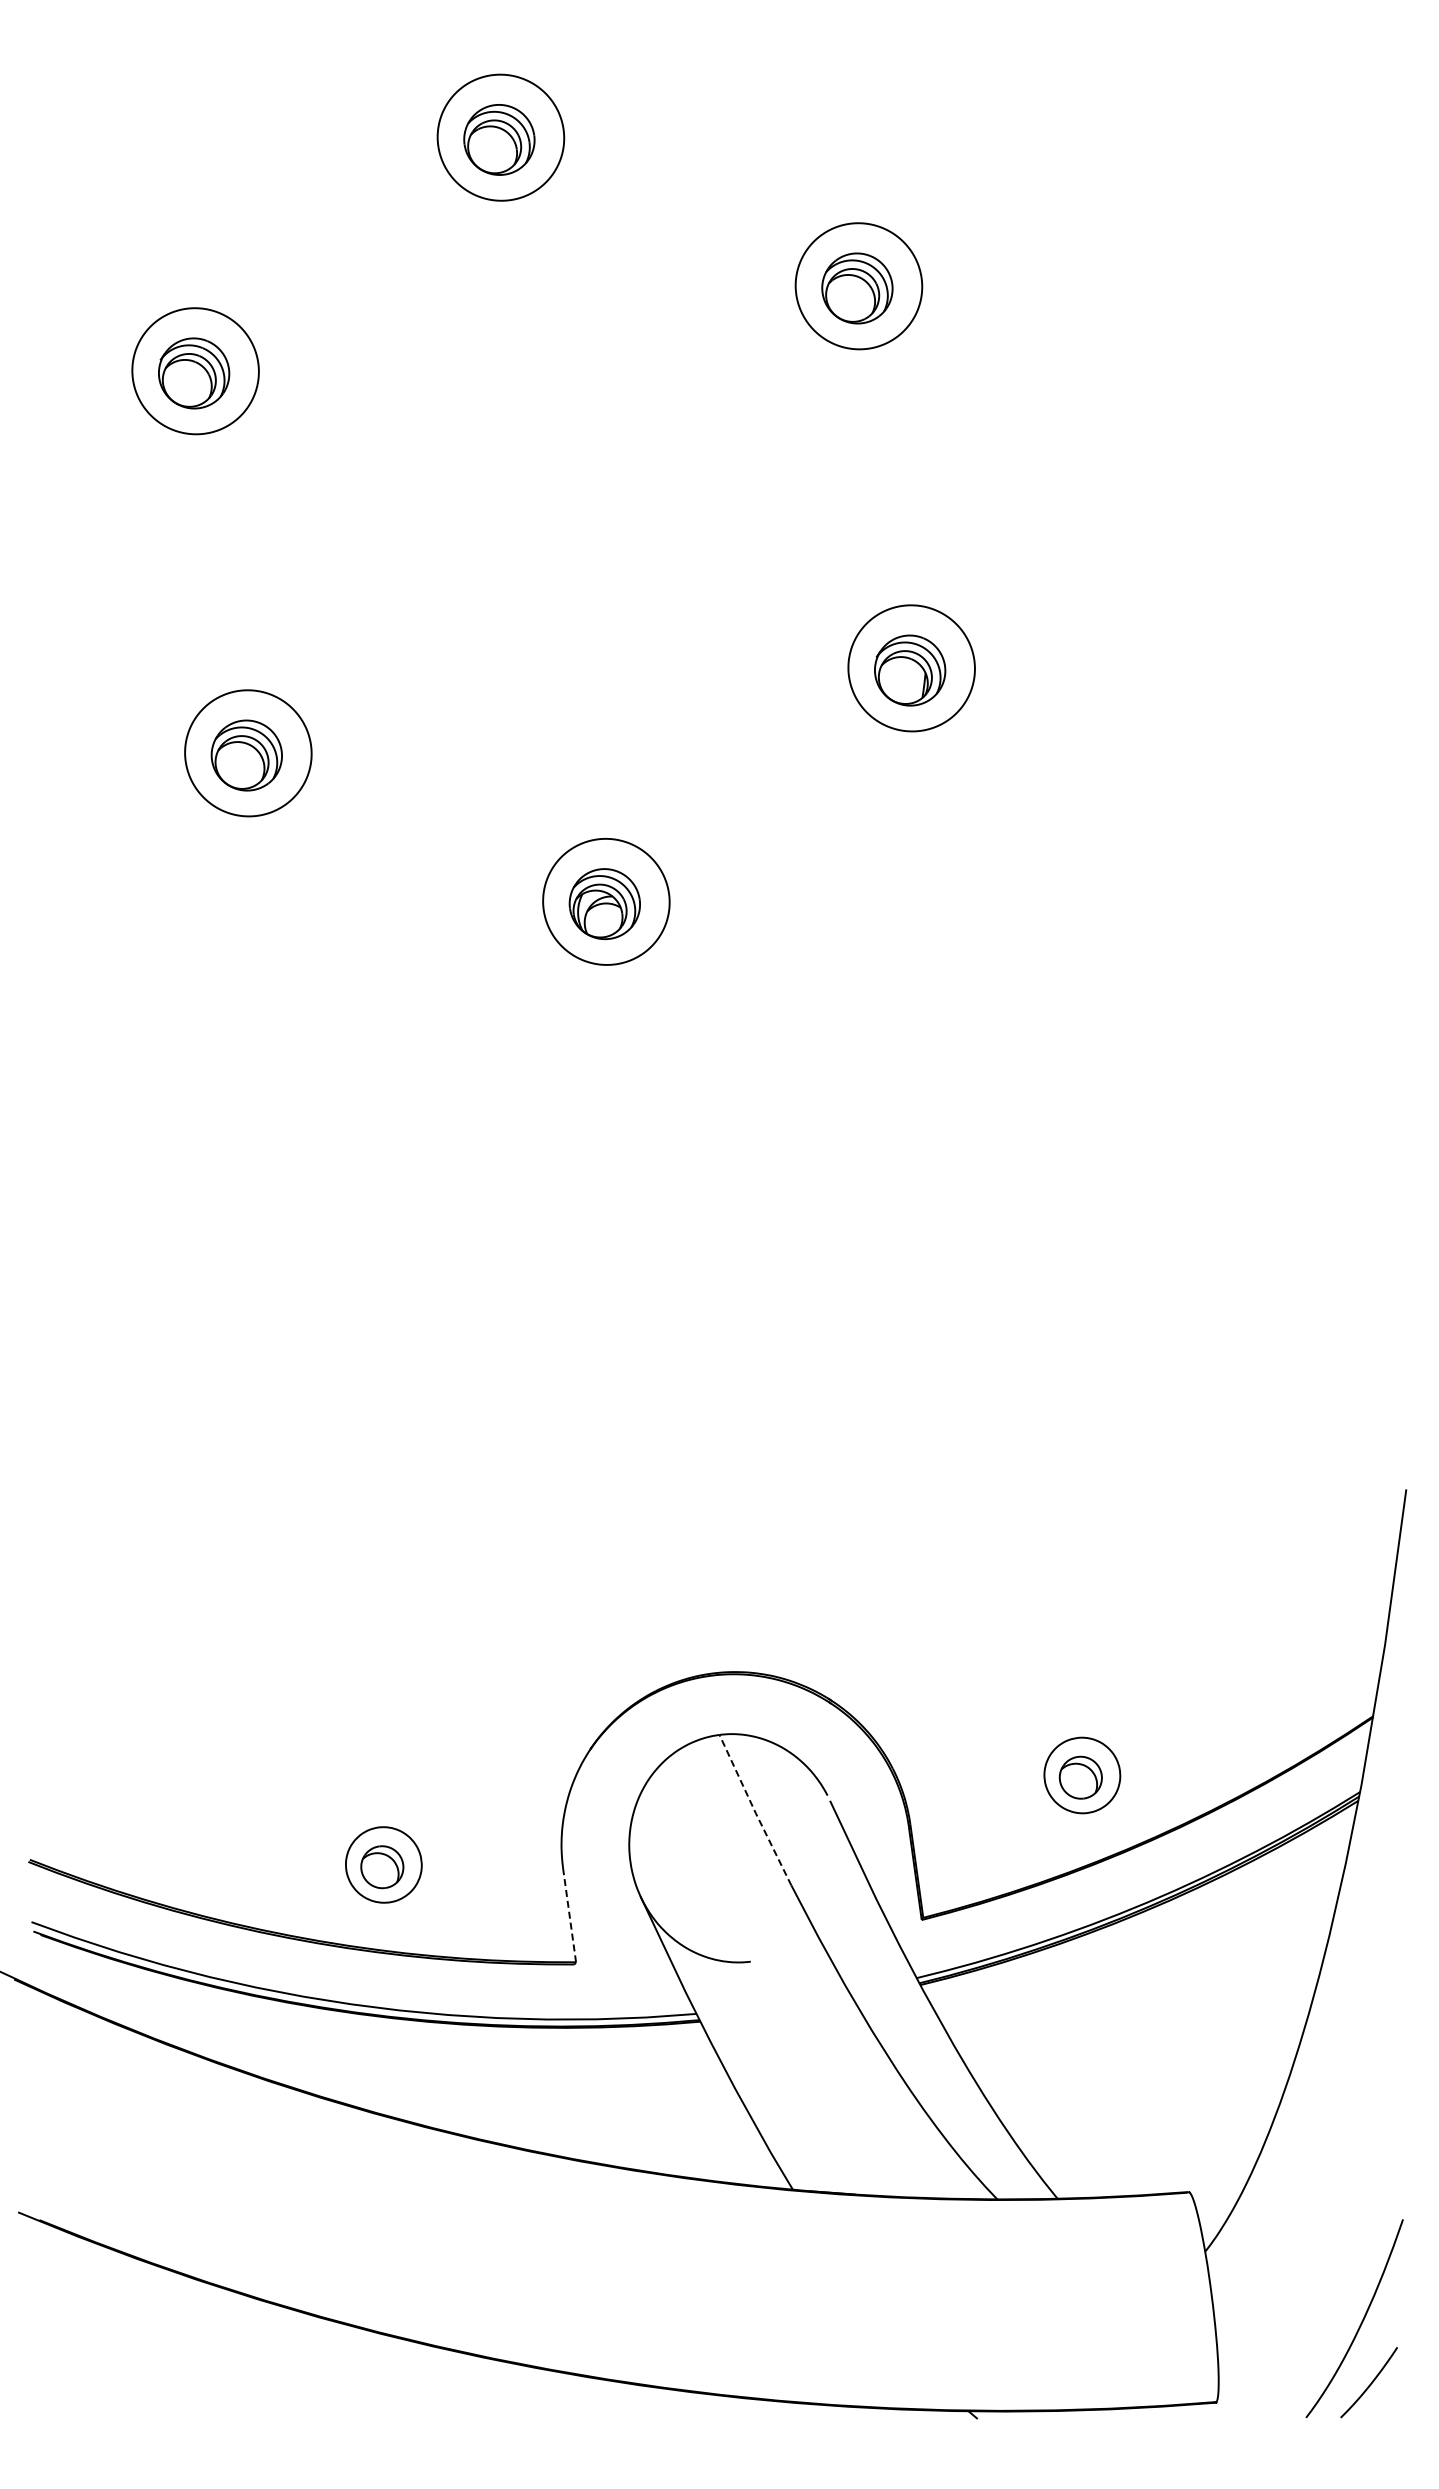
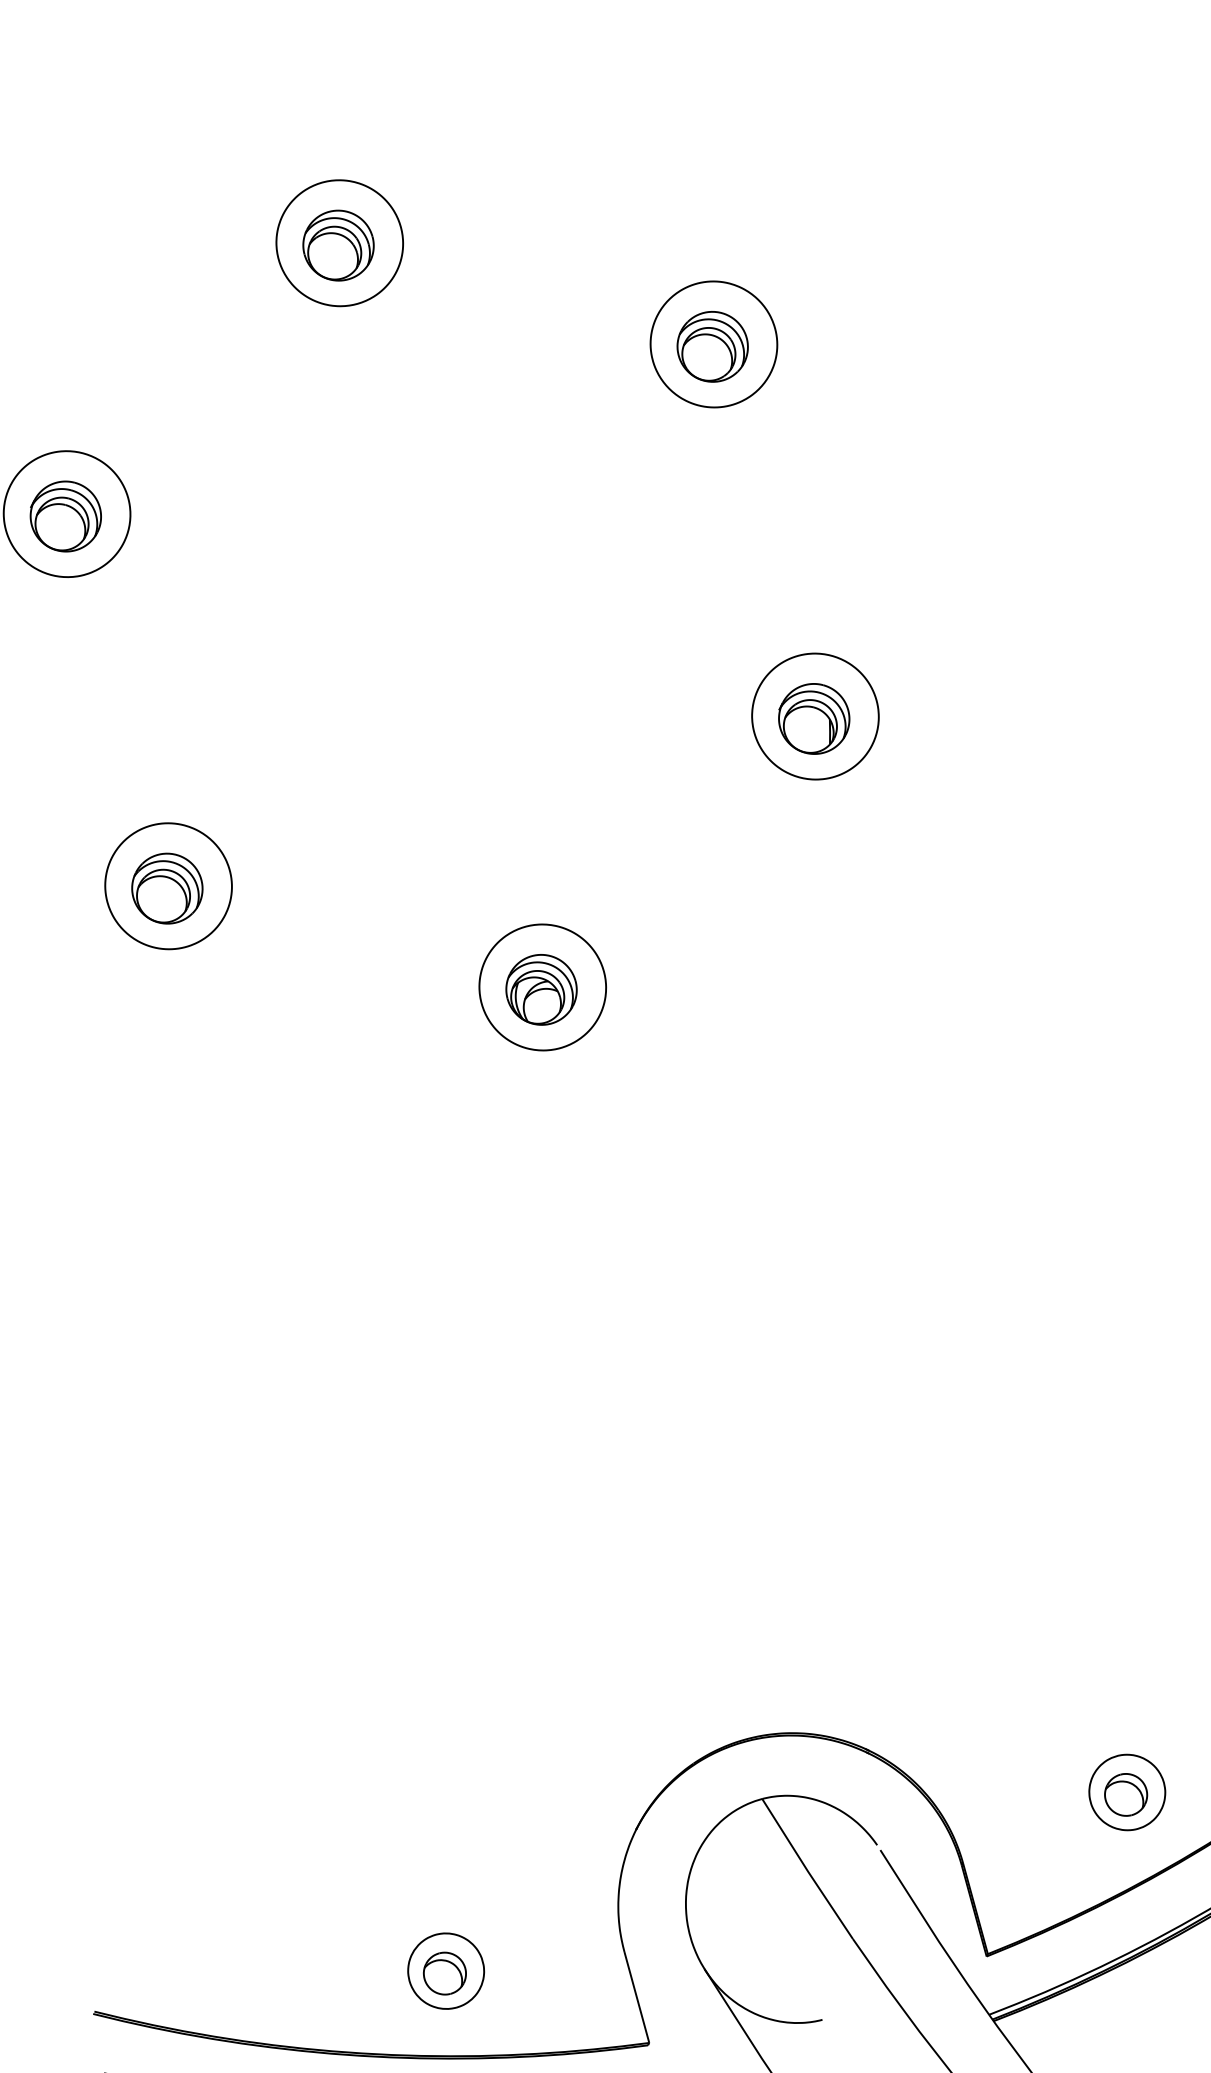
line: (754, 1810) -> (806, 1869), dashed -> solid
line: (569, 1915) -> (636, 1997), dashed -> solid

